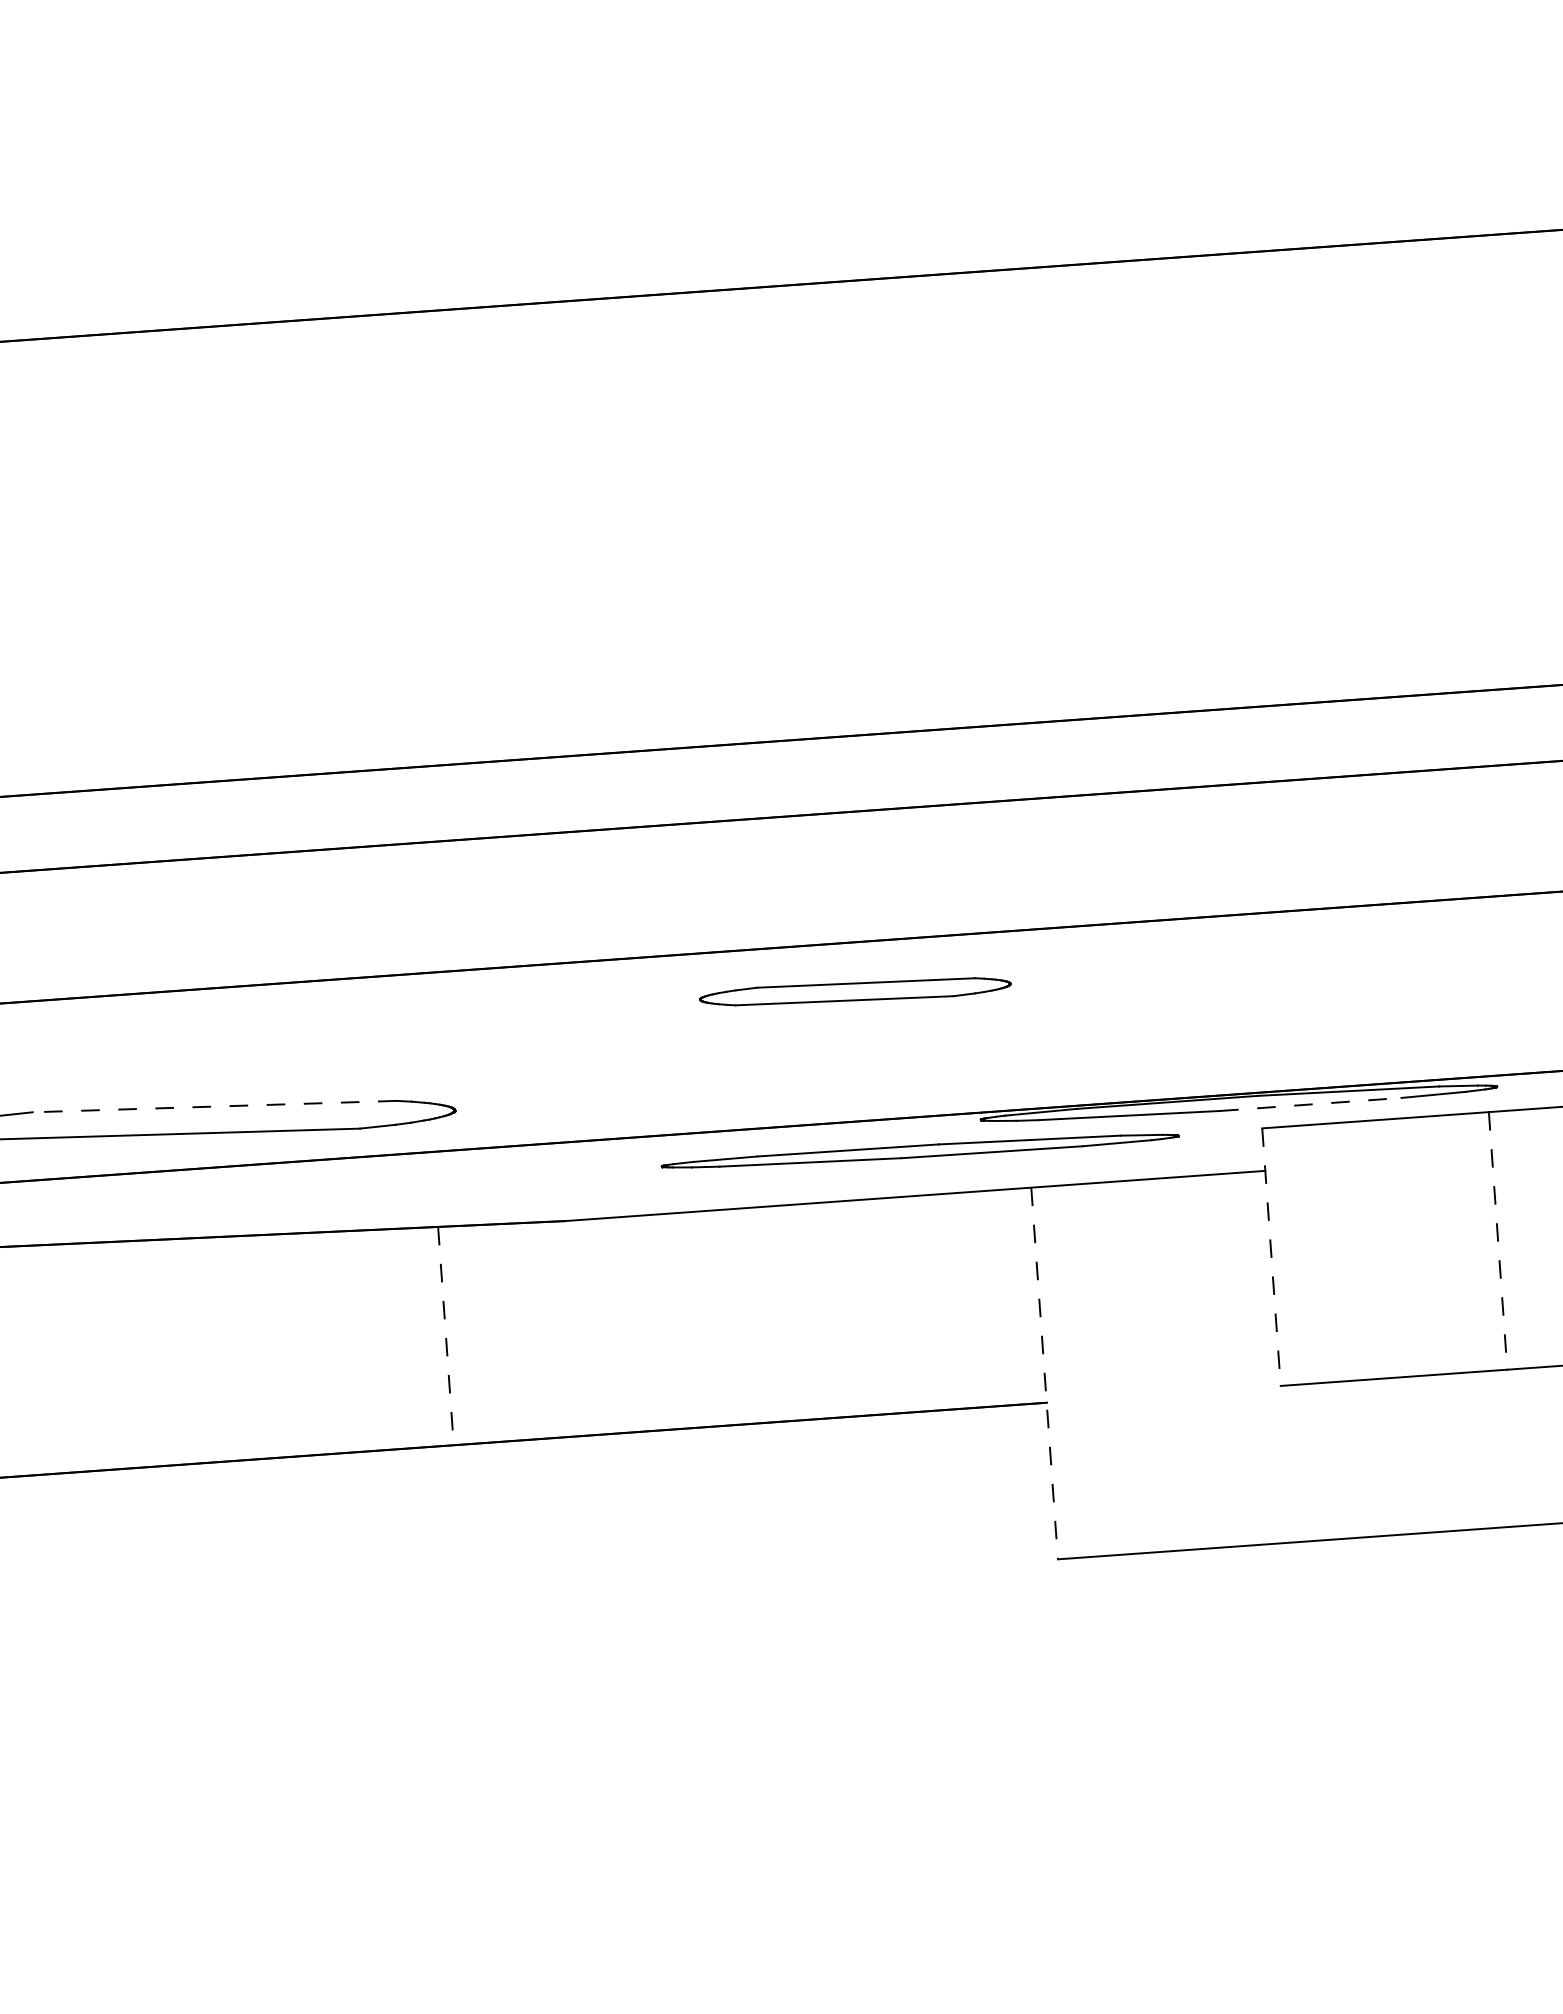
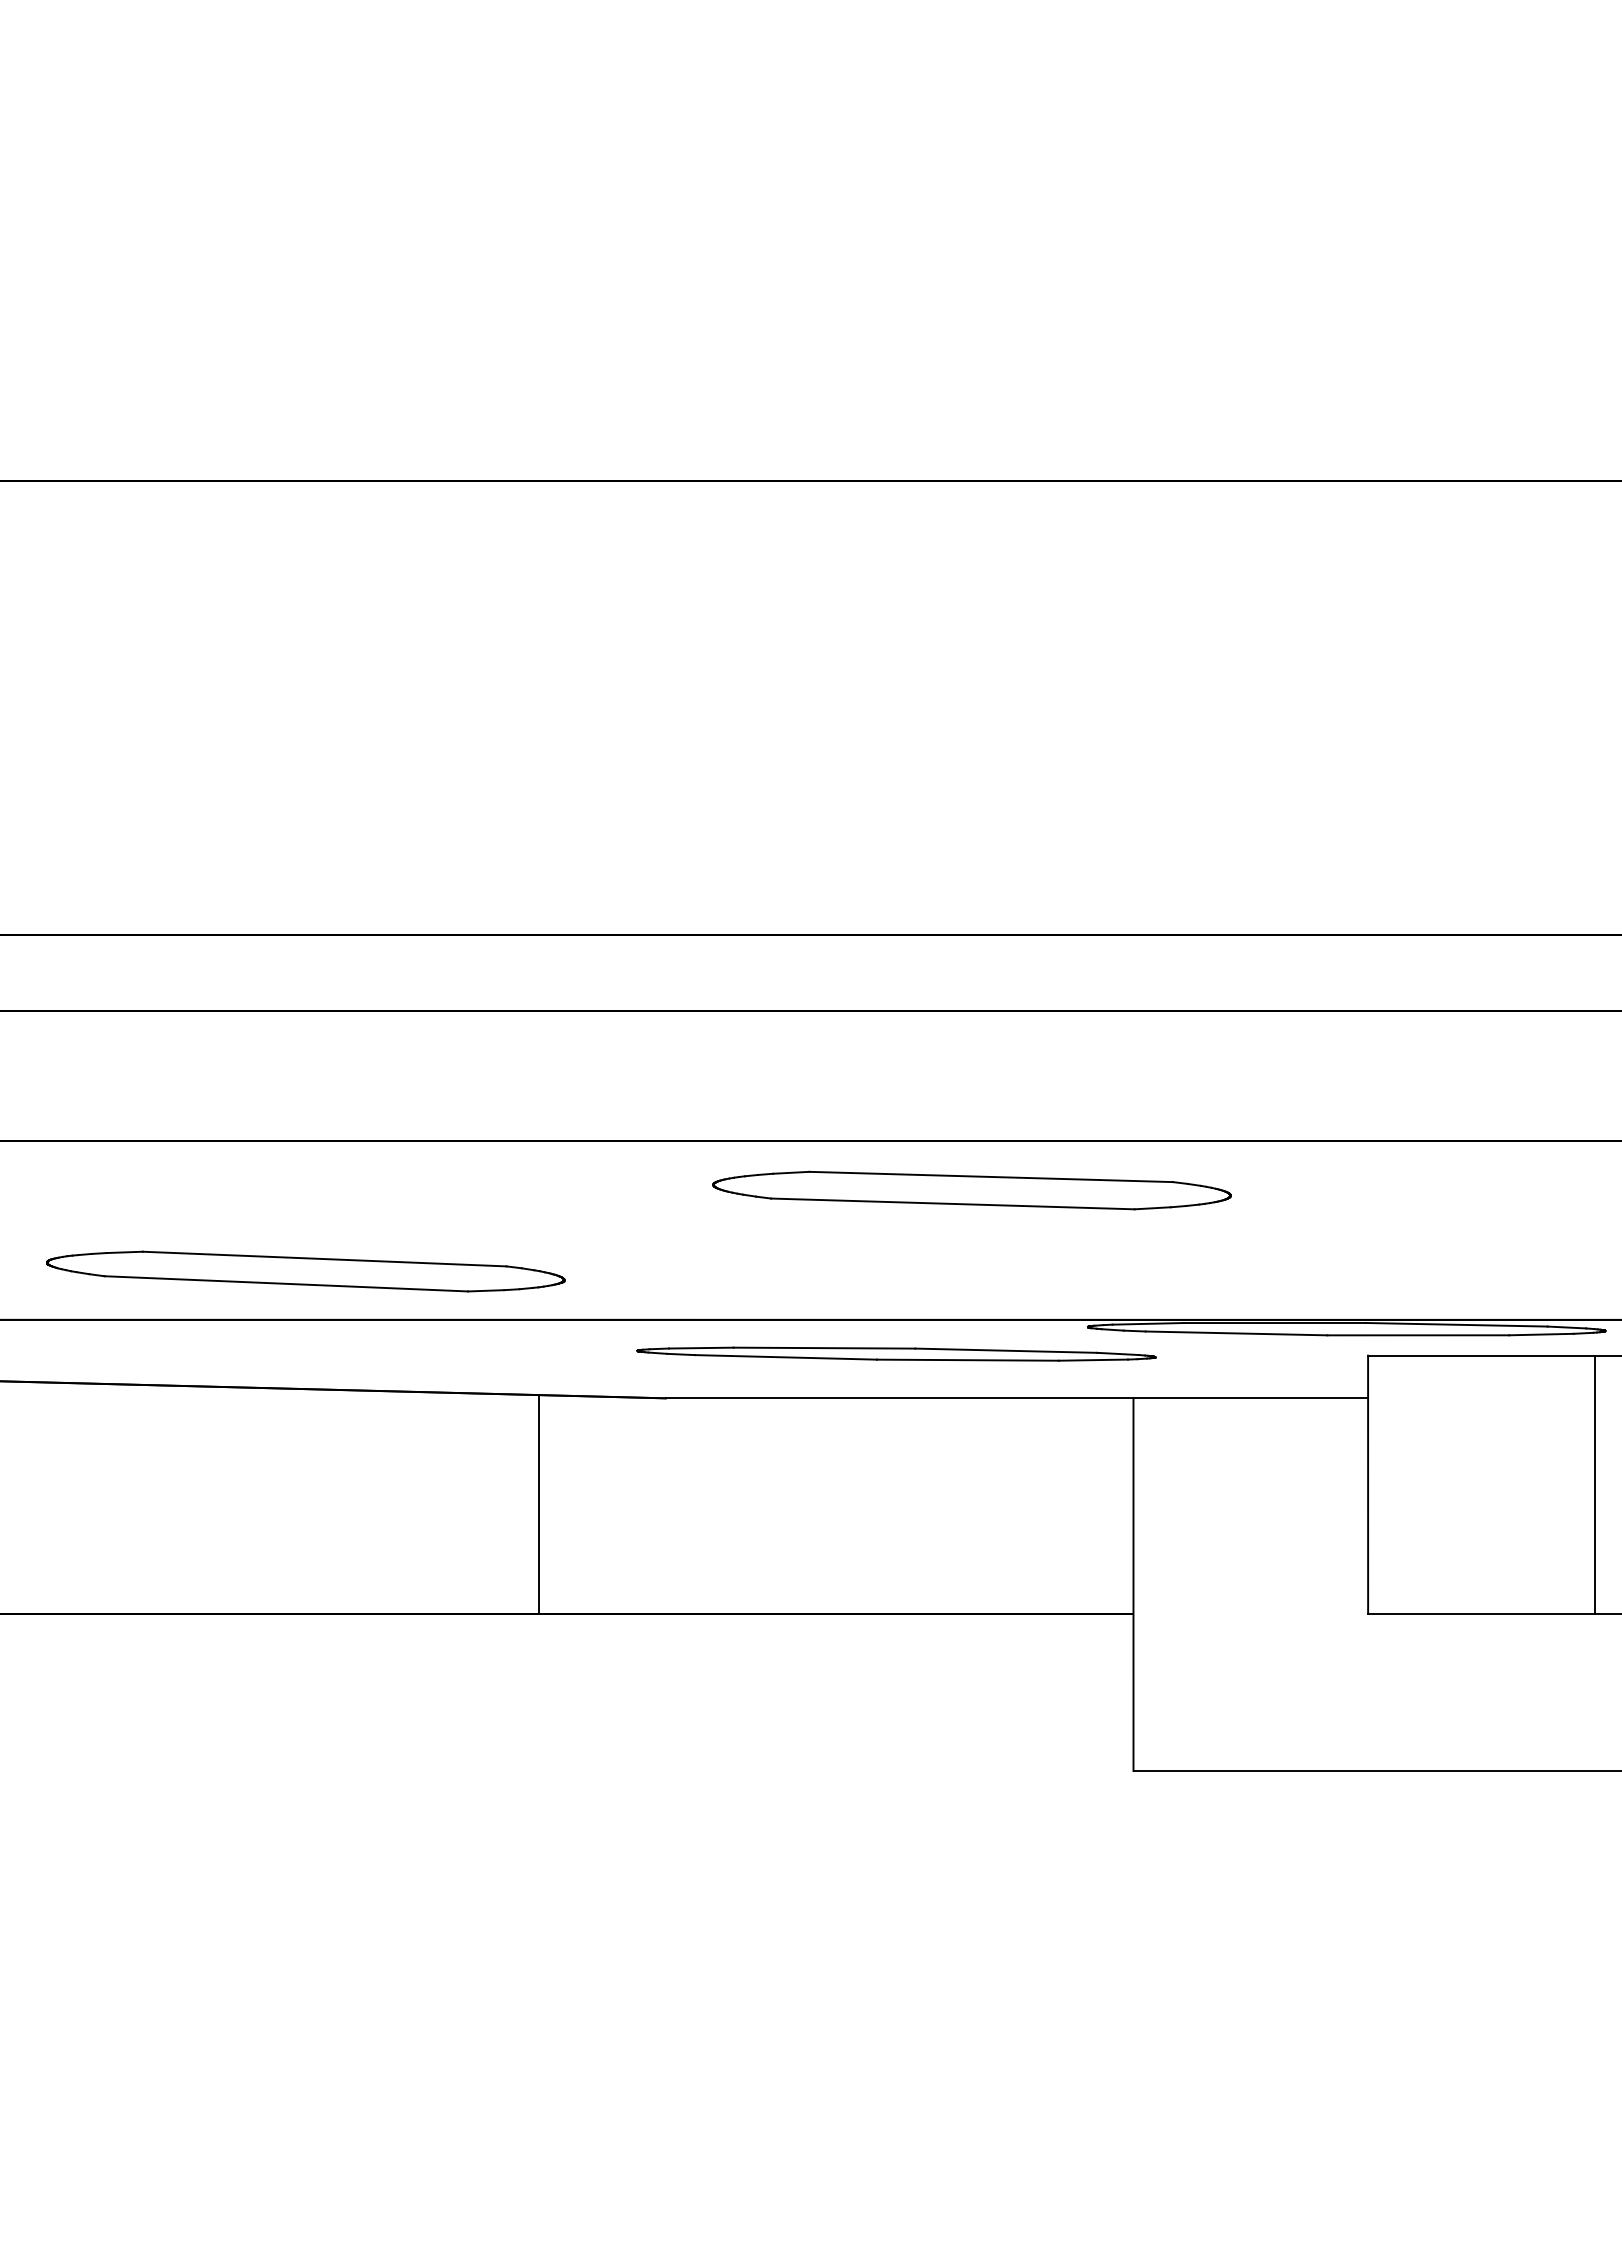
part: (854, 991) -> (971, 1190), size x1.67
line: (1311, 1104) -> (1418, 1335), dashed -> solid
line: (214, 1107) -> (324, 1259), dashed -> solid
part: (920, 1150) -> (896, 1353), moved
line: (1498, 1241) -> (1595, 1485), dashed -> solid
line: (1271, 1257) -> (1368, 1485), dashed -> solid
line: (446, 1337) -> (539, 1505), dashed -> solid
line: (1044, 1374) -> (1133, 1585), dashed -> solid

